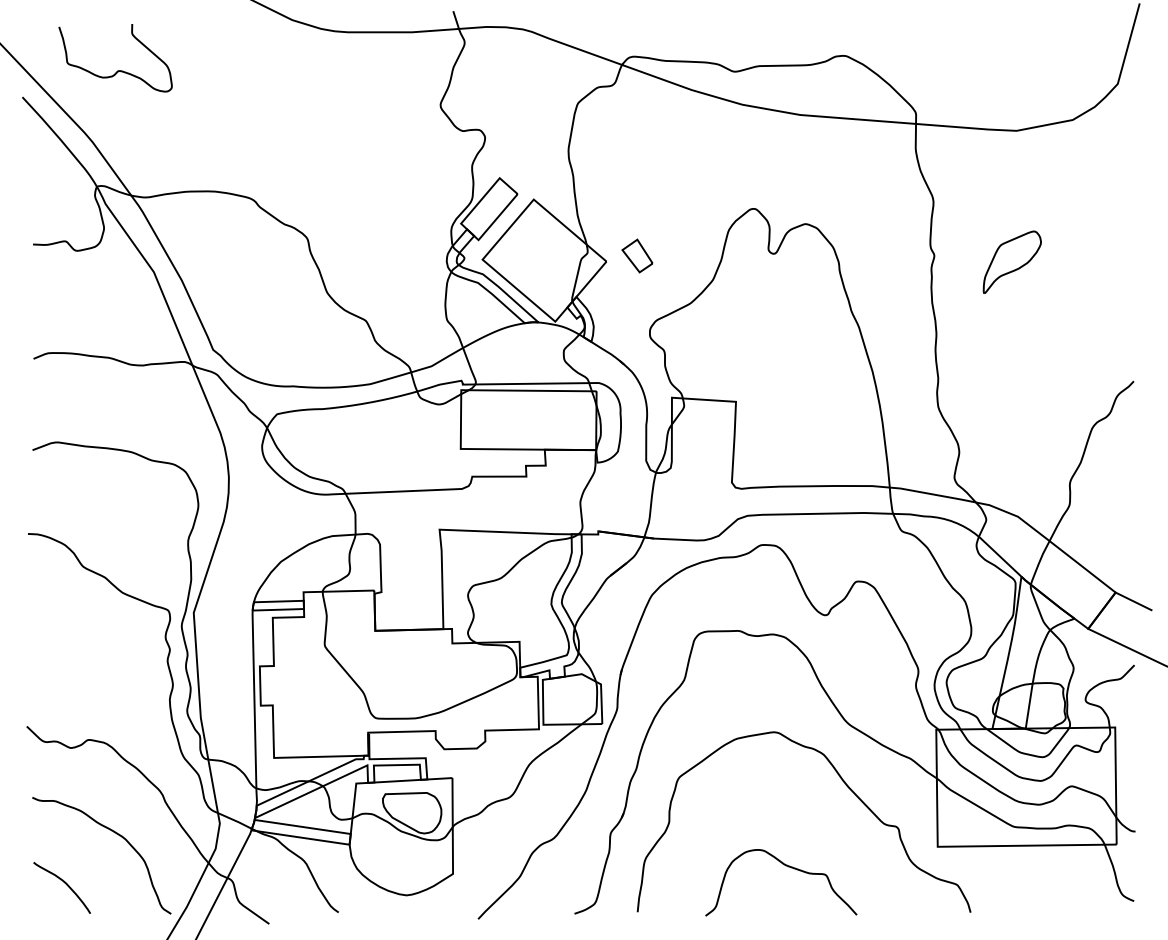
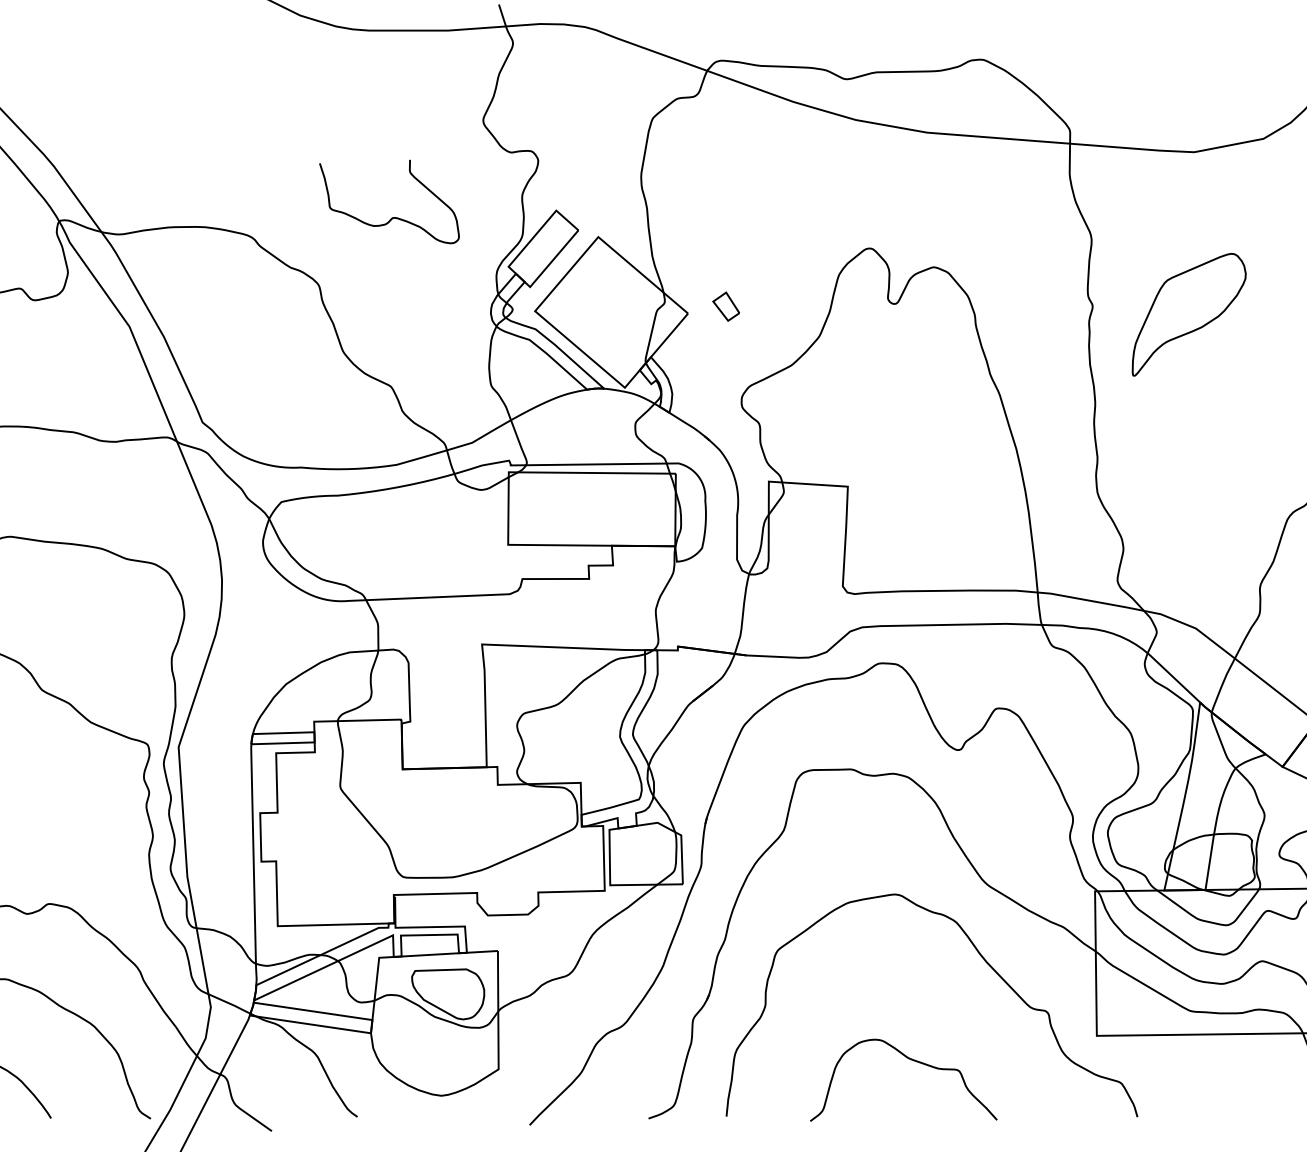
curve: (117, 70) -> (391, 217), moved
part: (637, 255) -> (726, 306), size x0.7
part: (1011, 261) -> (1187, 313), size x1.6

